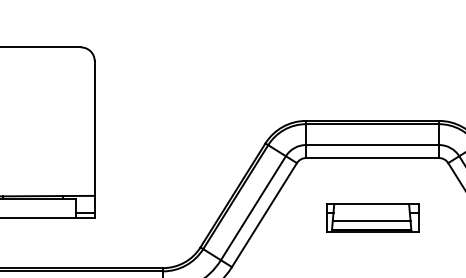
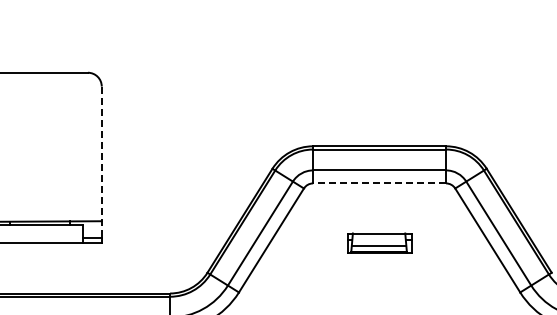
line: (94, 137) -> (101, 162), solid -> dashed
line: (372, 158) -> (379, 183), solid -> dashed
part: (372, 217) -> (379, 242), size x0.7

